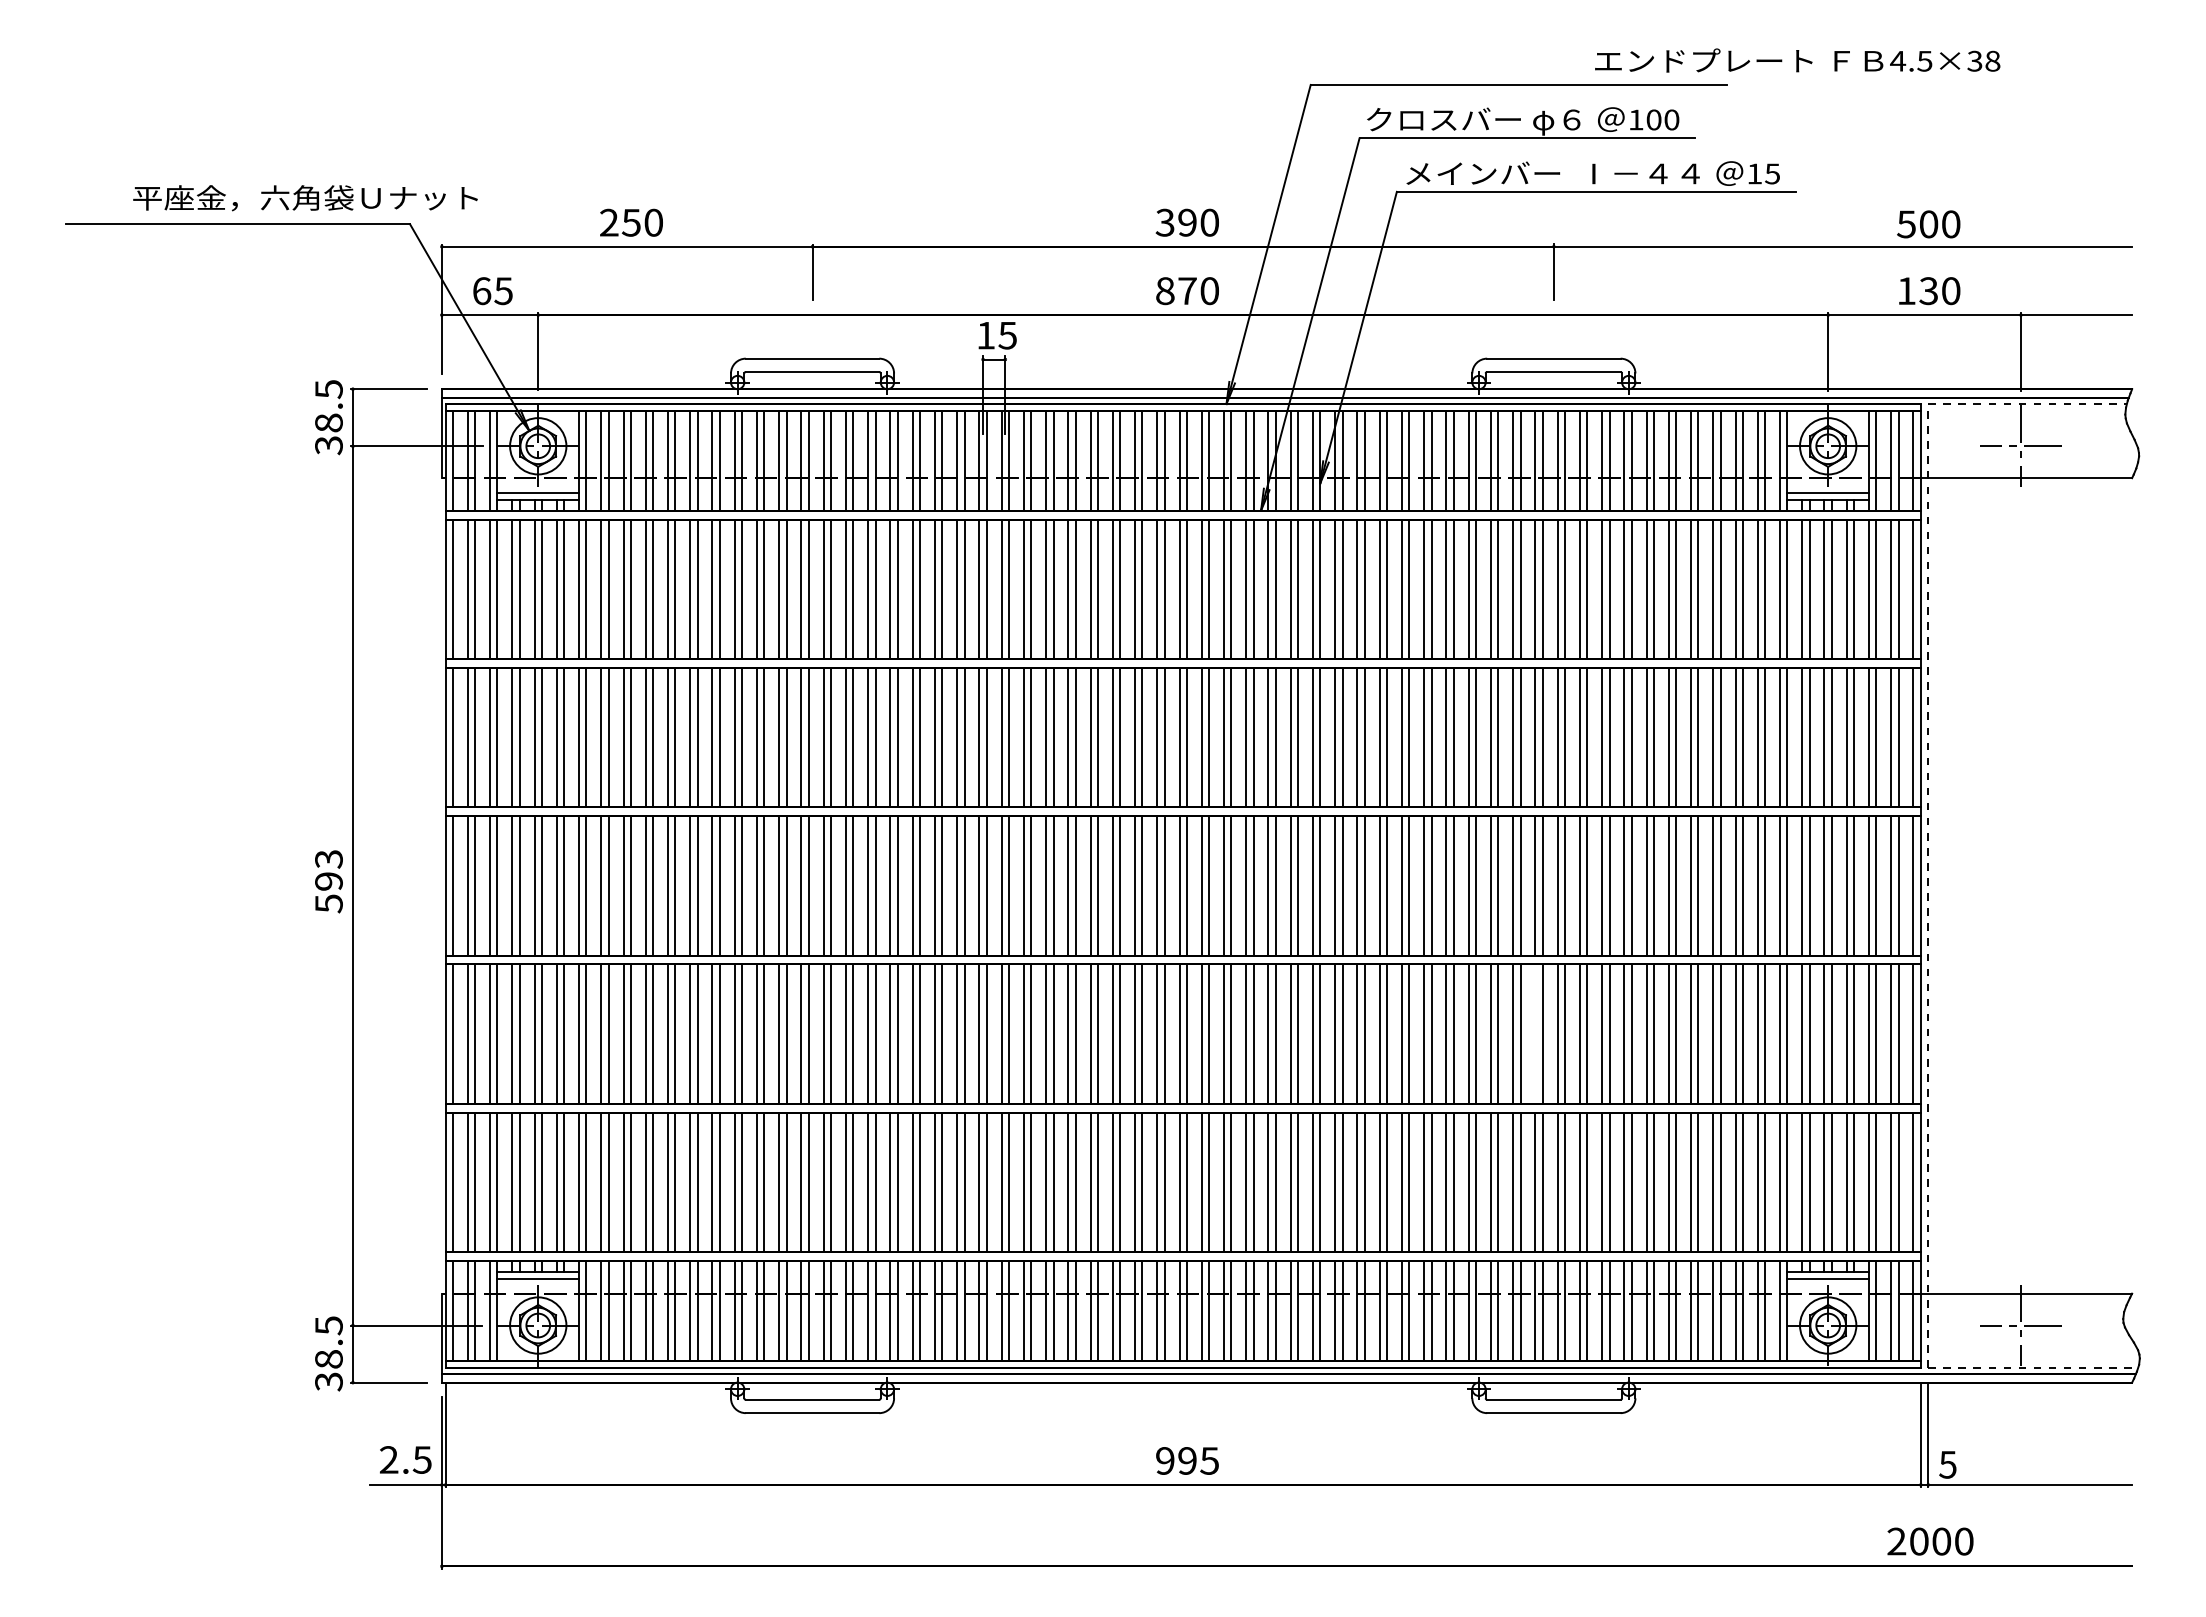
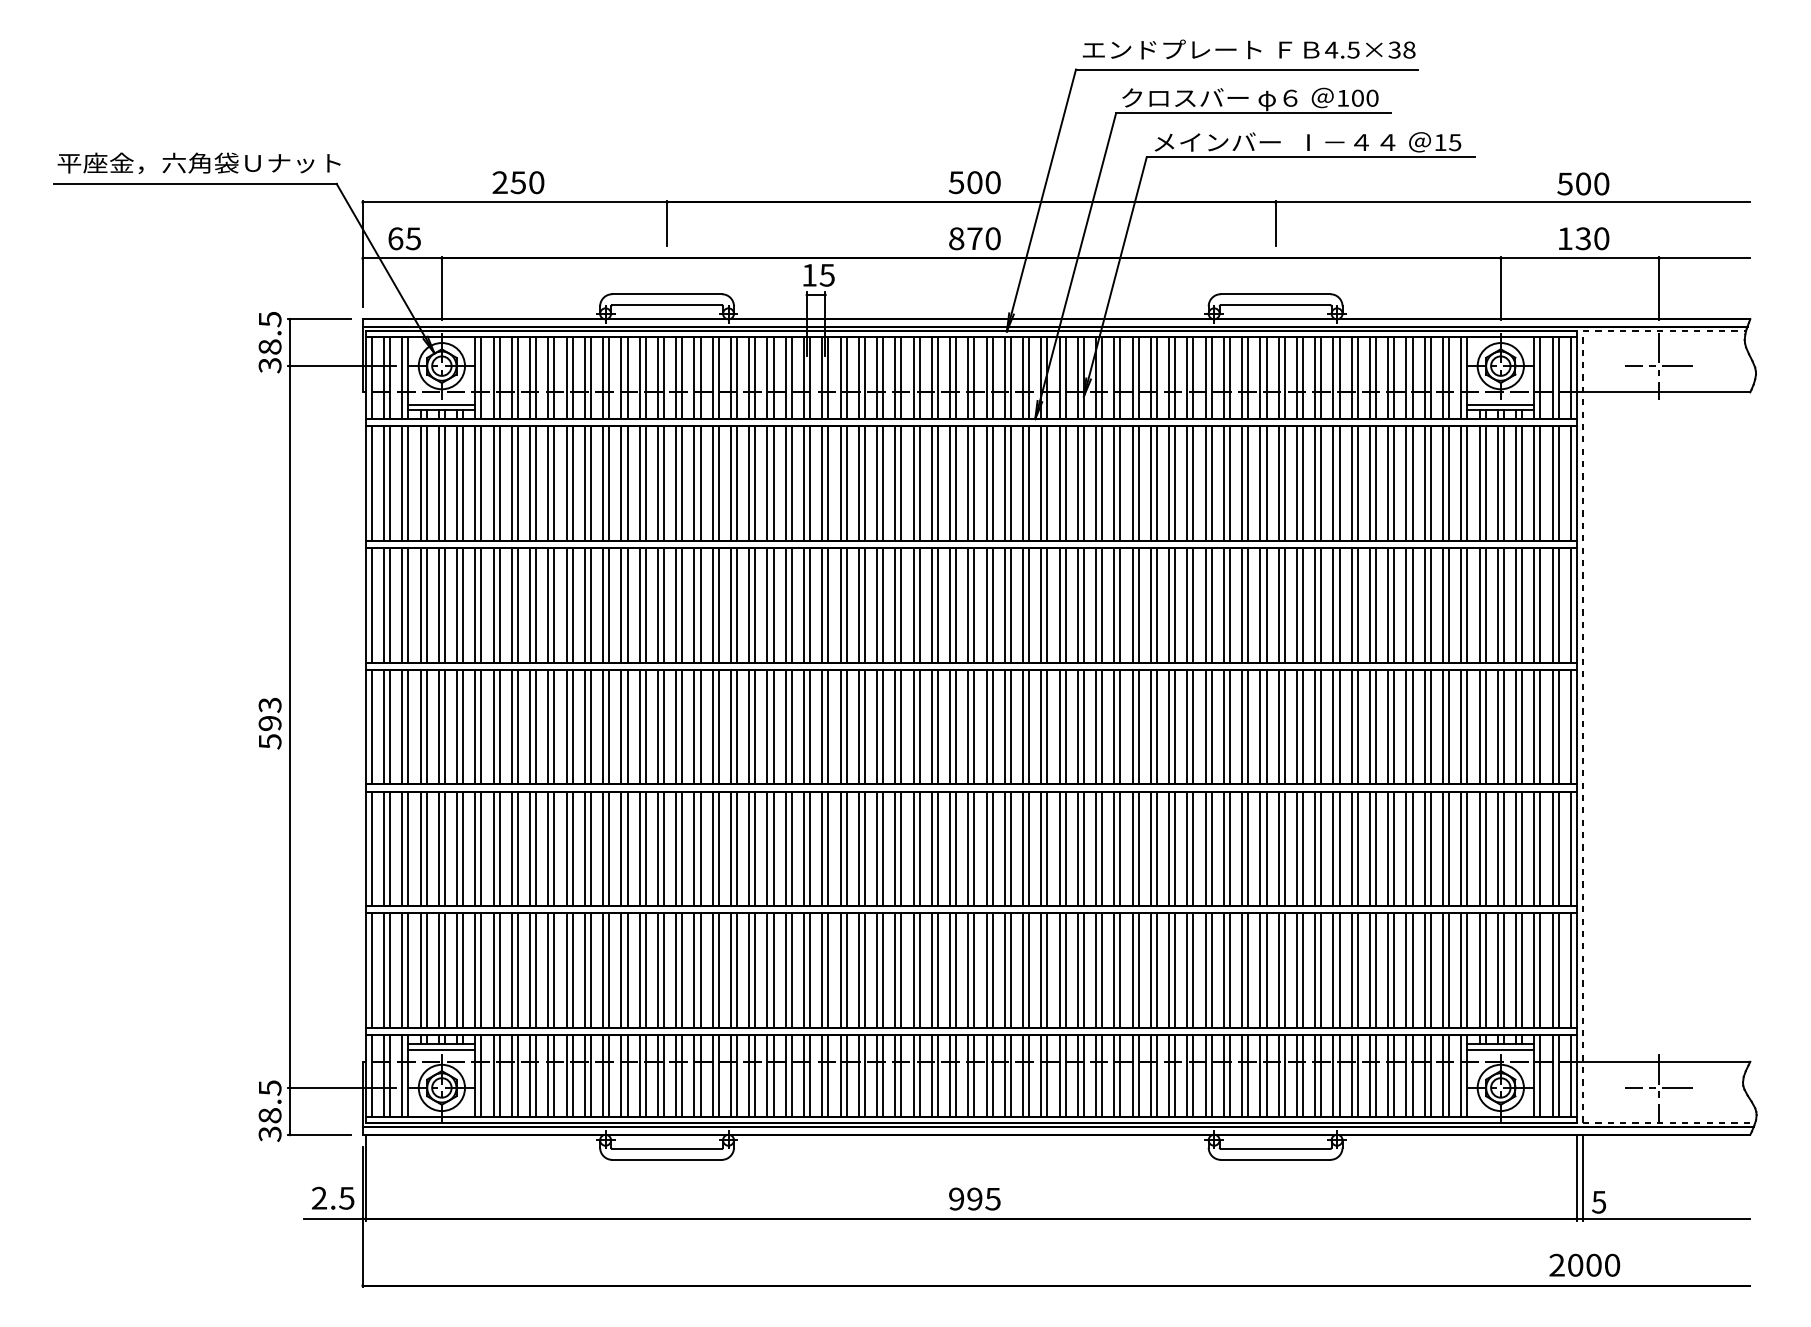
text: (1797, 60) -> (1249, 49), moved
text: (305, 198) -> (199, 163), moved
text: (1175, 222) -> (965, 182), 390 -> 500
line: (1535, 1033) -> (1260, 848), added

